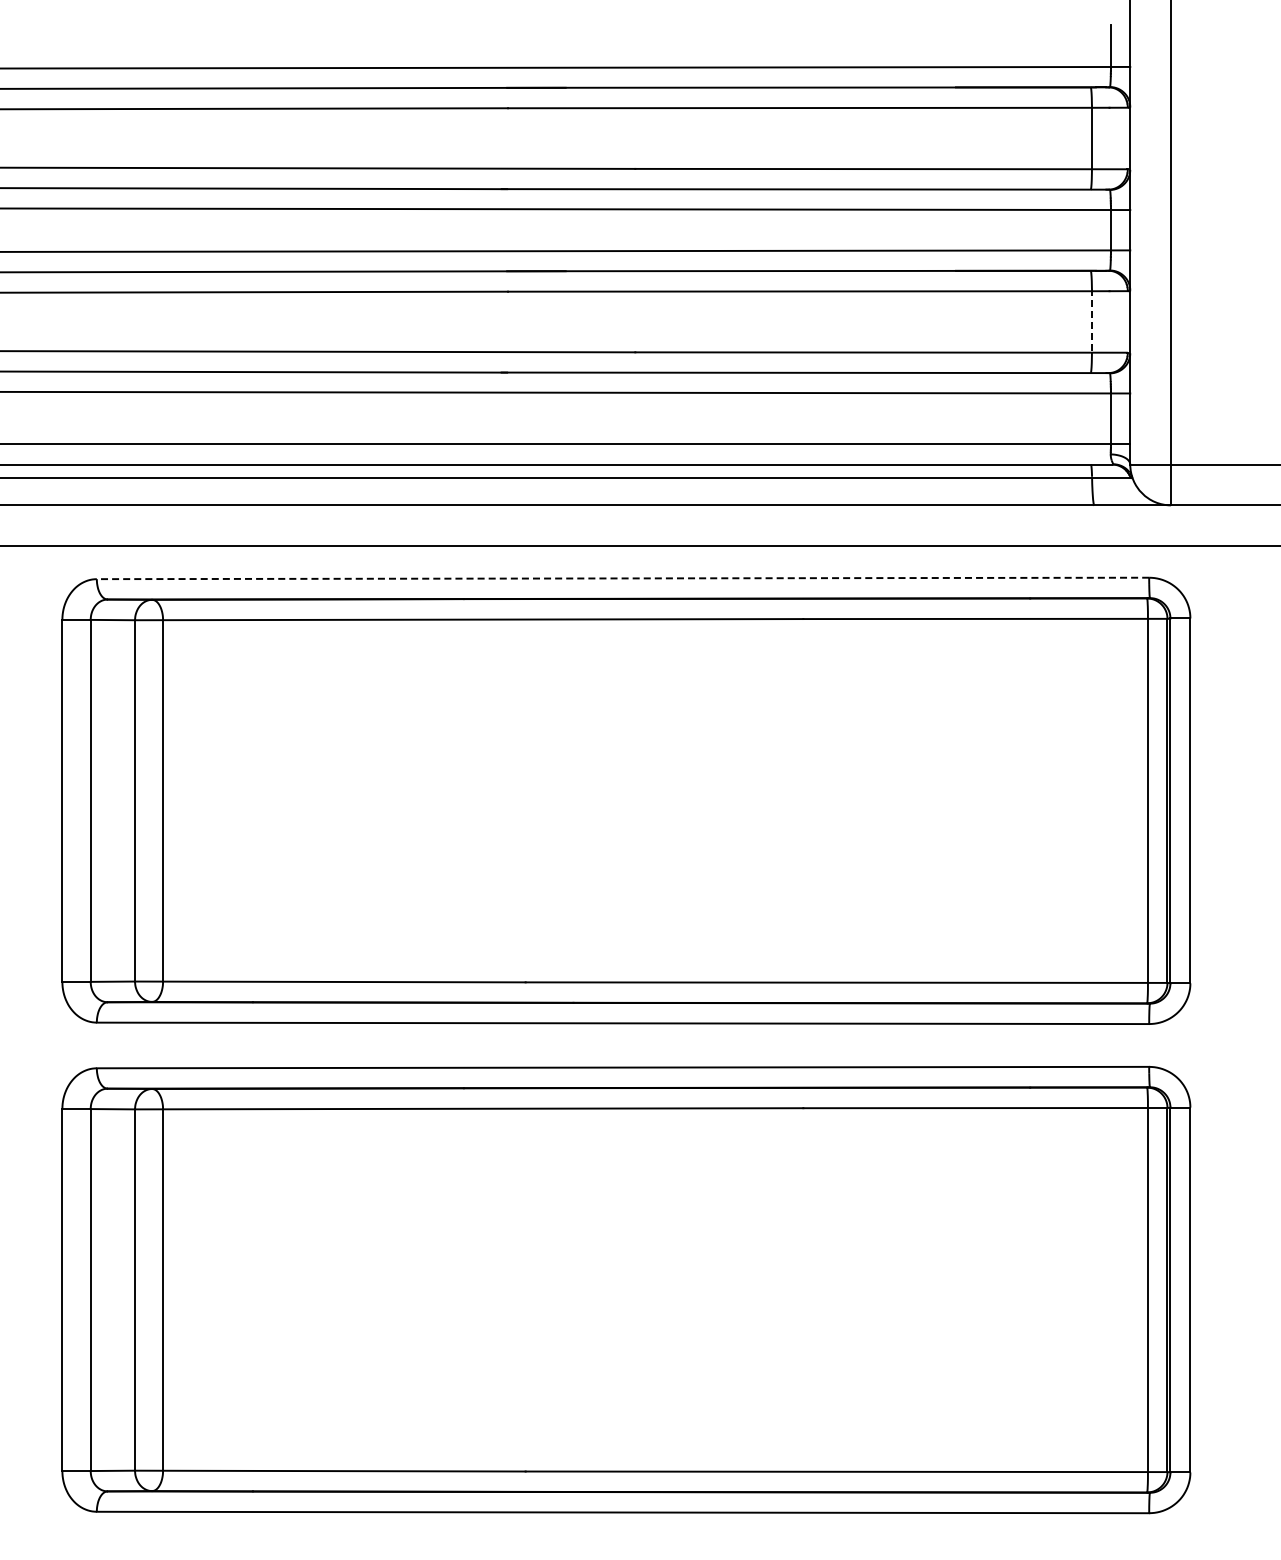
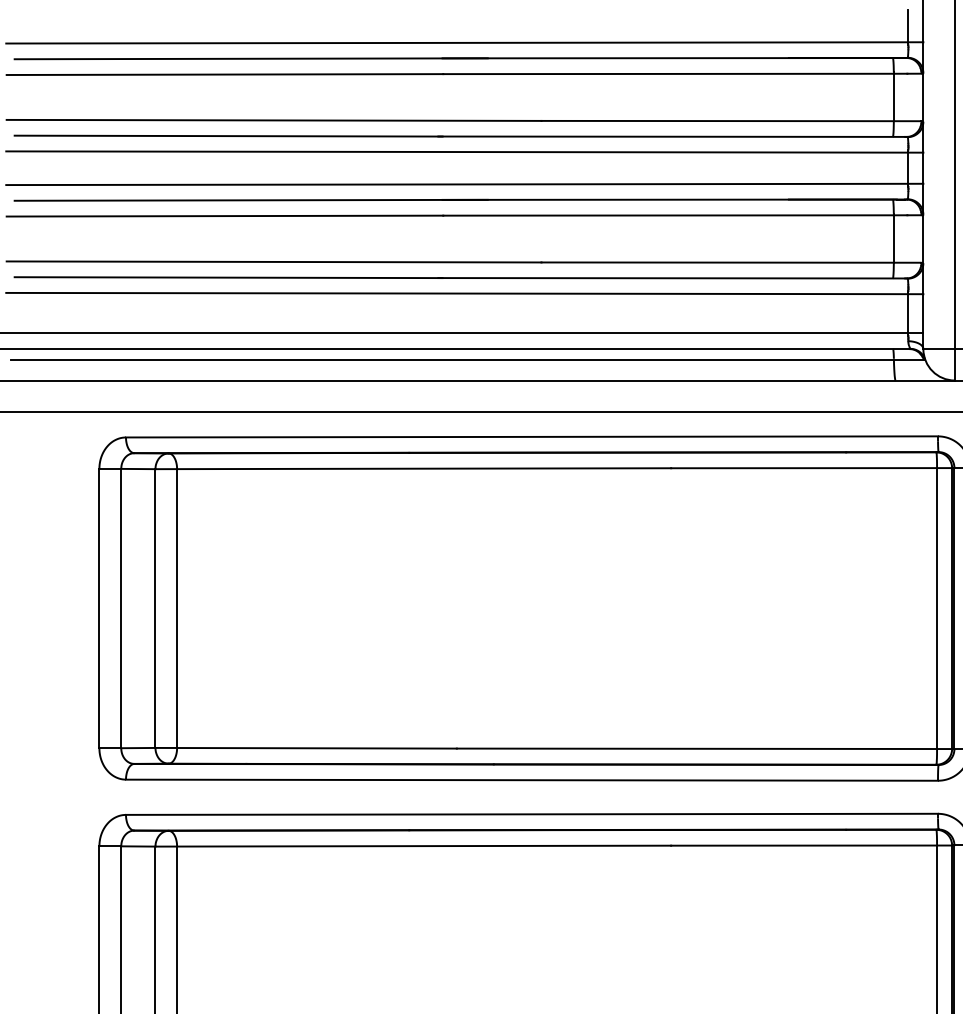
line: (1091, 320) -> (893, 237), dashed -> solid
line: (622, 578) -> (531, 436), dashed -> solid

